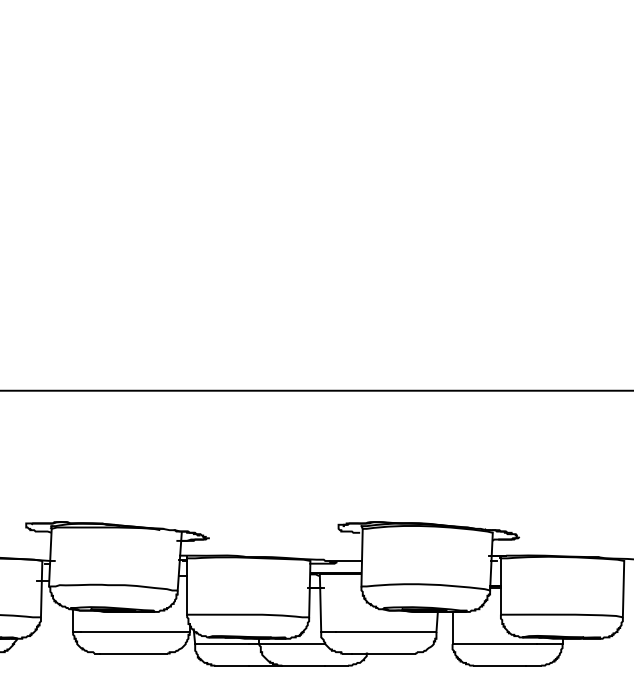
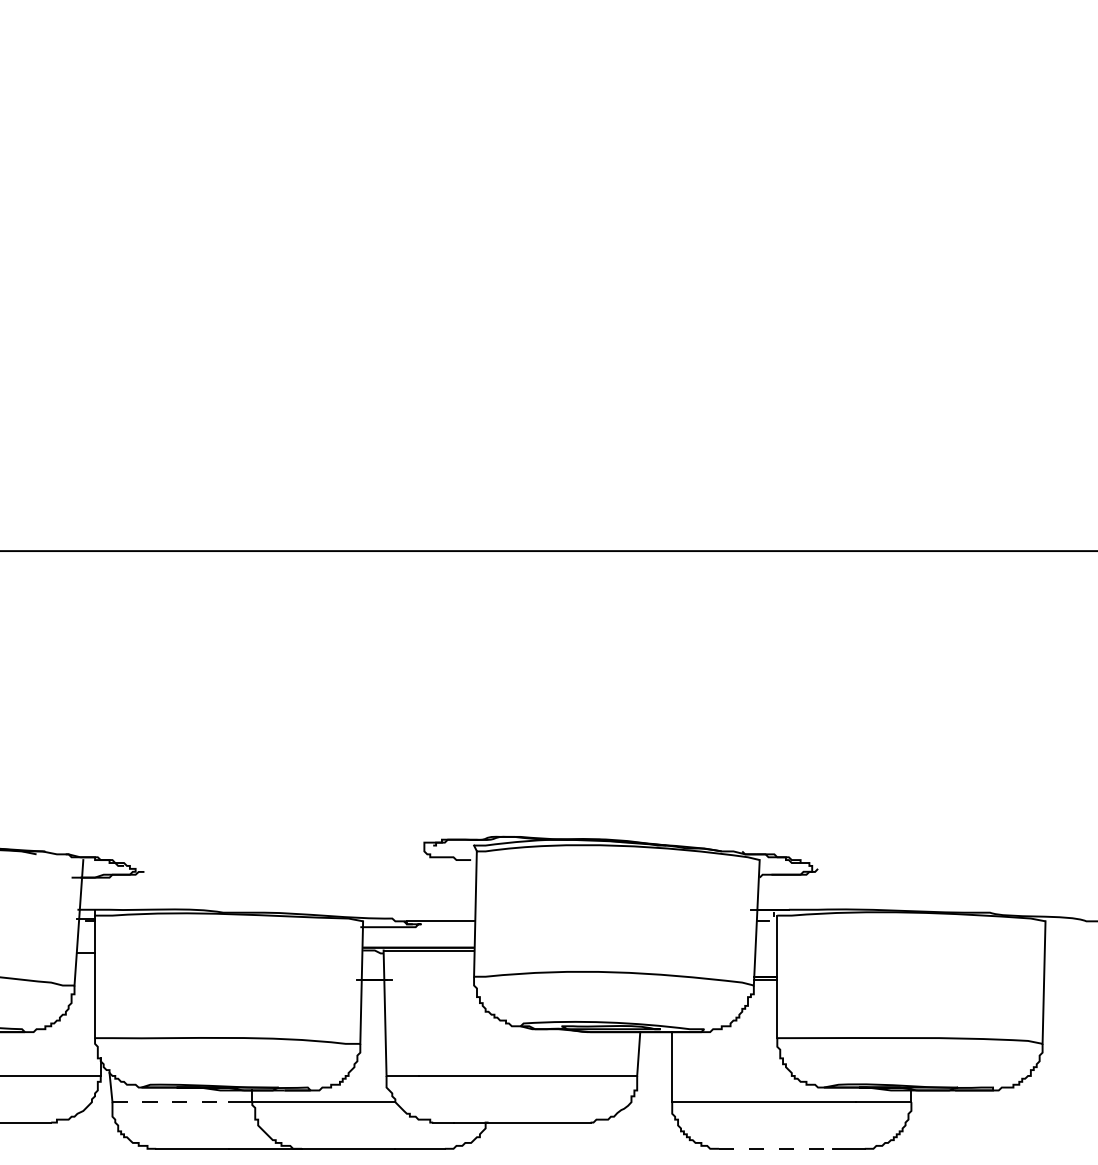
line: (222, 644) -> (171, 1102), solid -> dashed
line: (500, 665) -> (776, 1148), solid -> dashed

